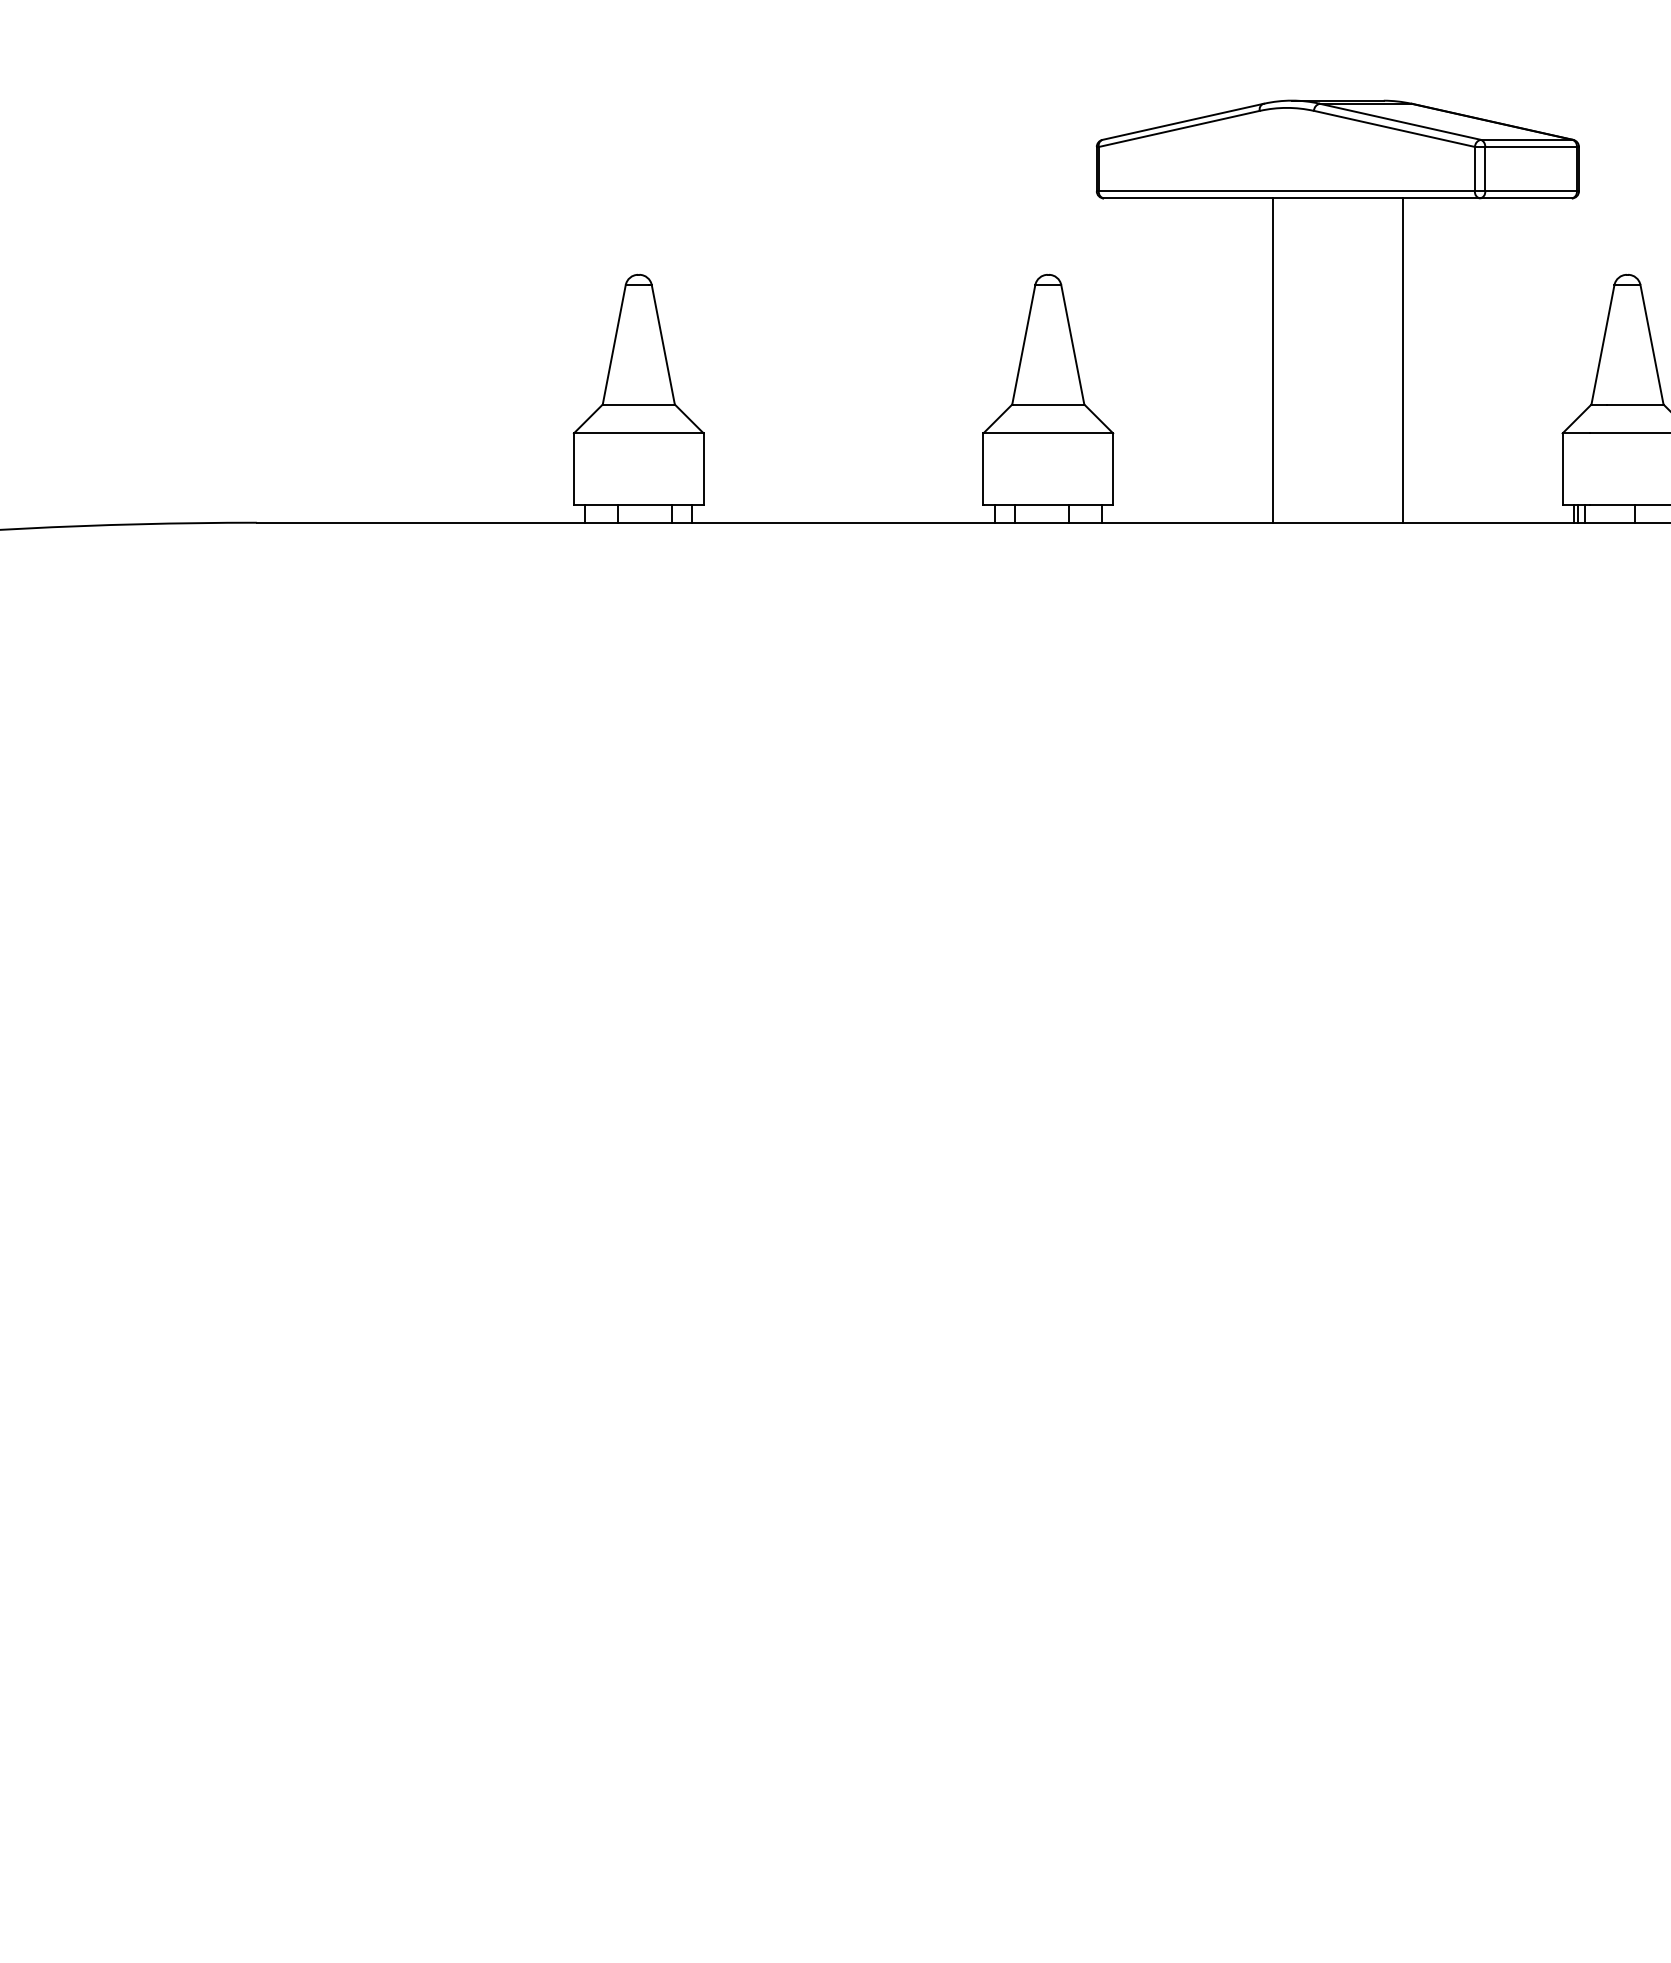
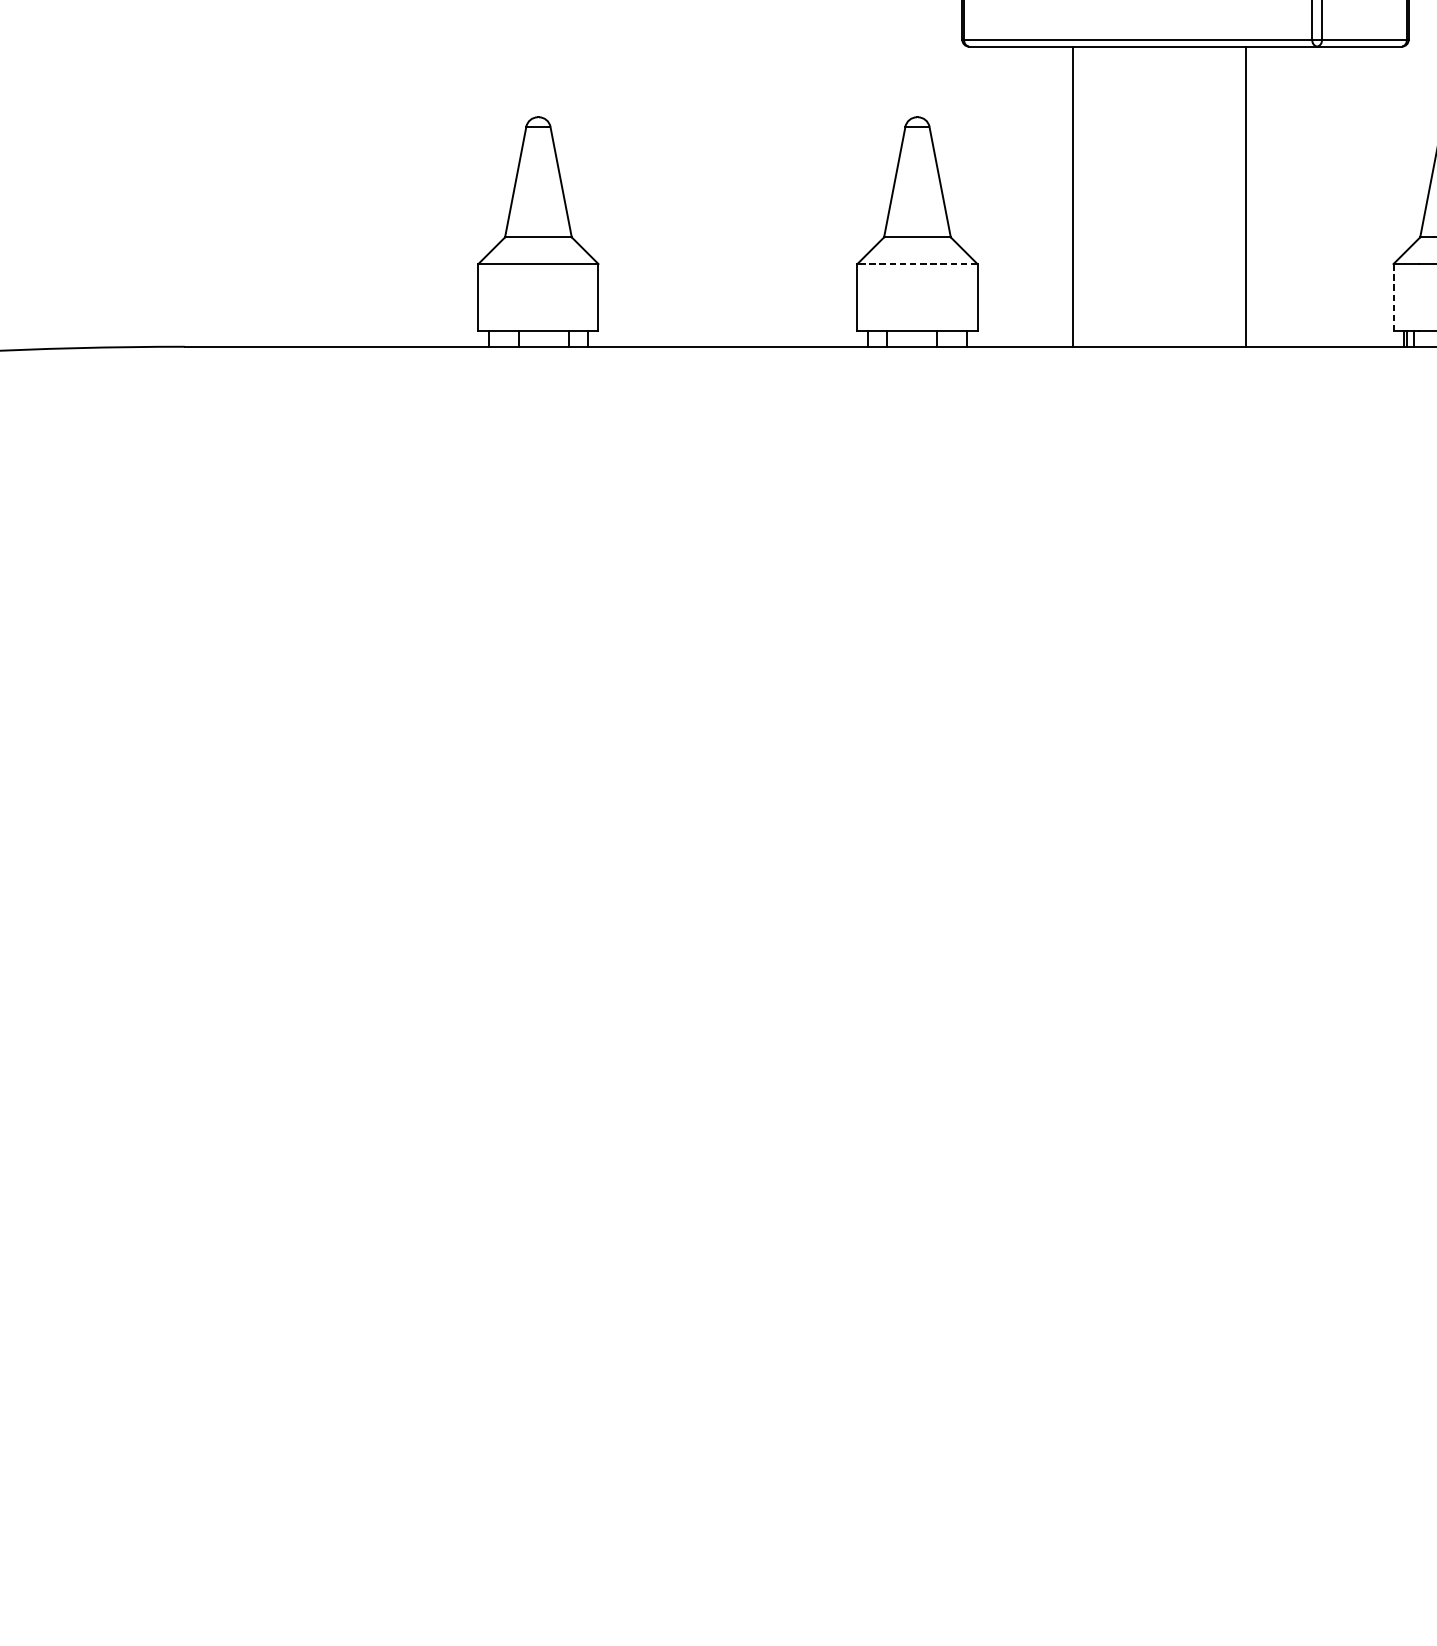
line: (1273, 360) -> (1073, 196), moved
line: (1048, 433) -> (917, 264), solid -> dashed
line: (1562, 469) -> (1393, 297), solid -> dashed

